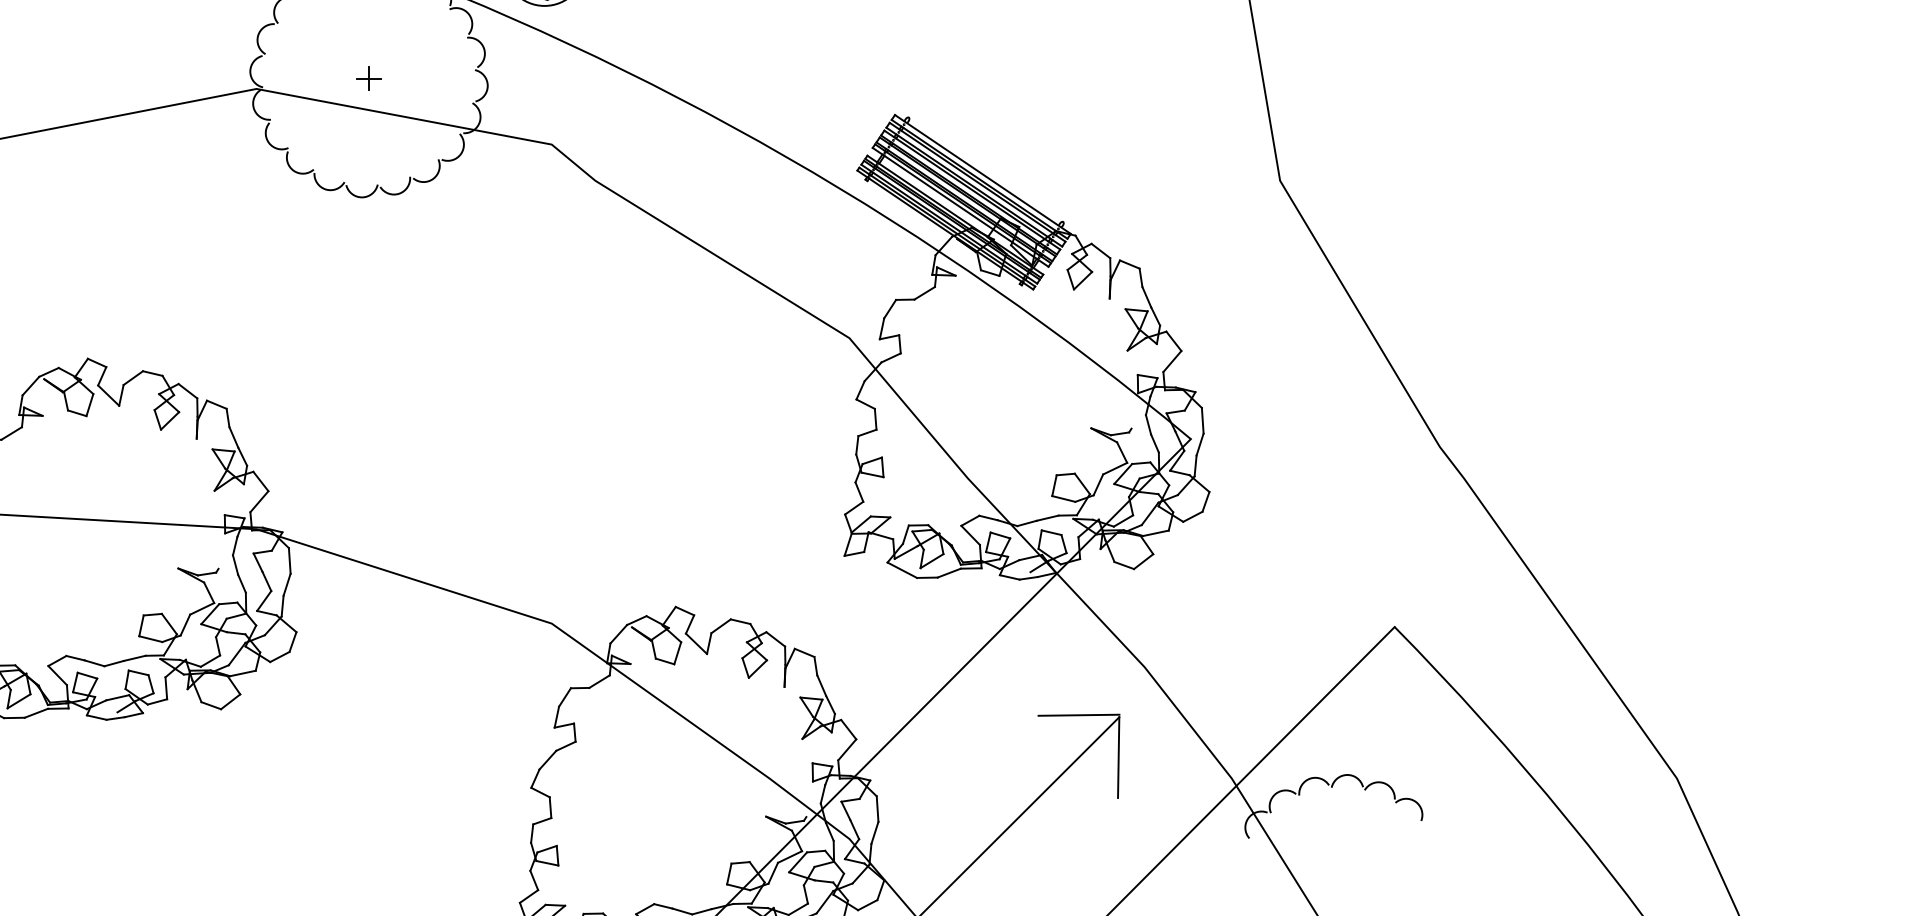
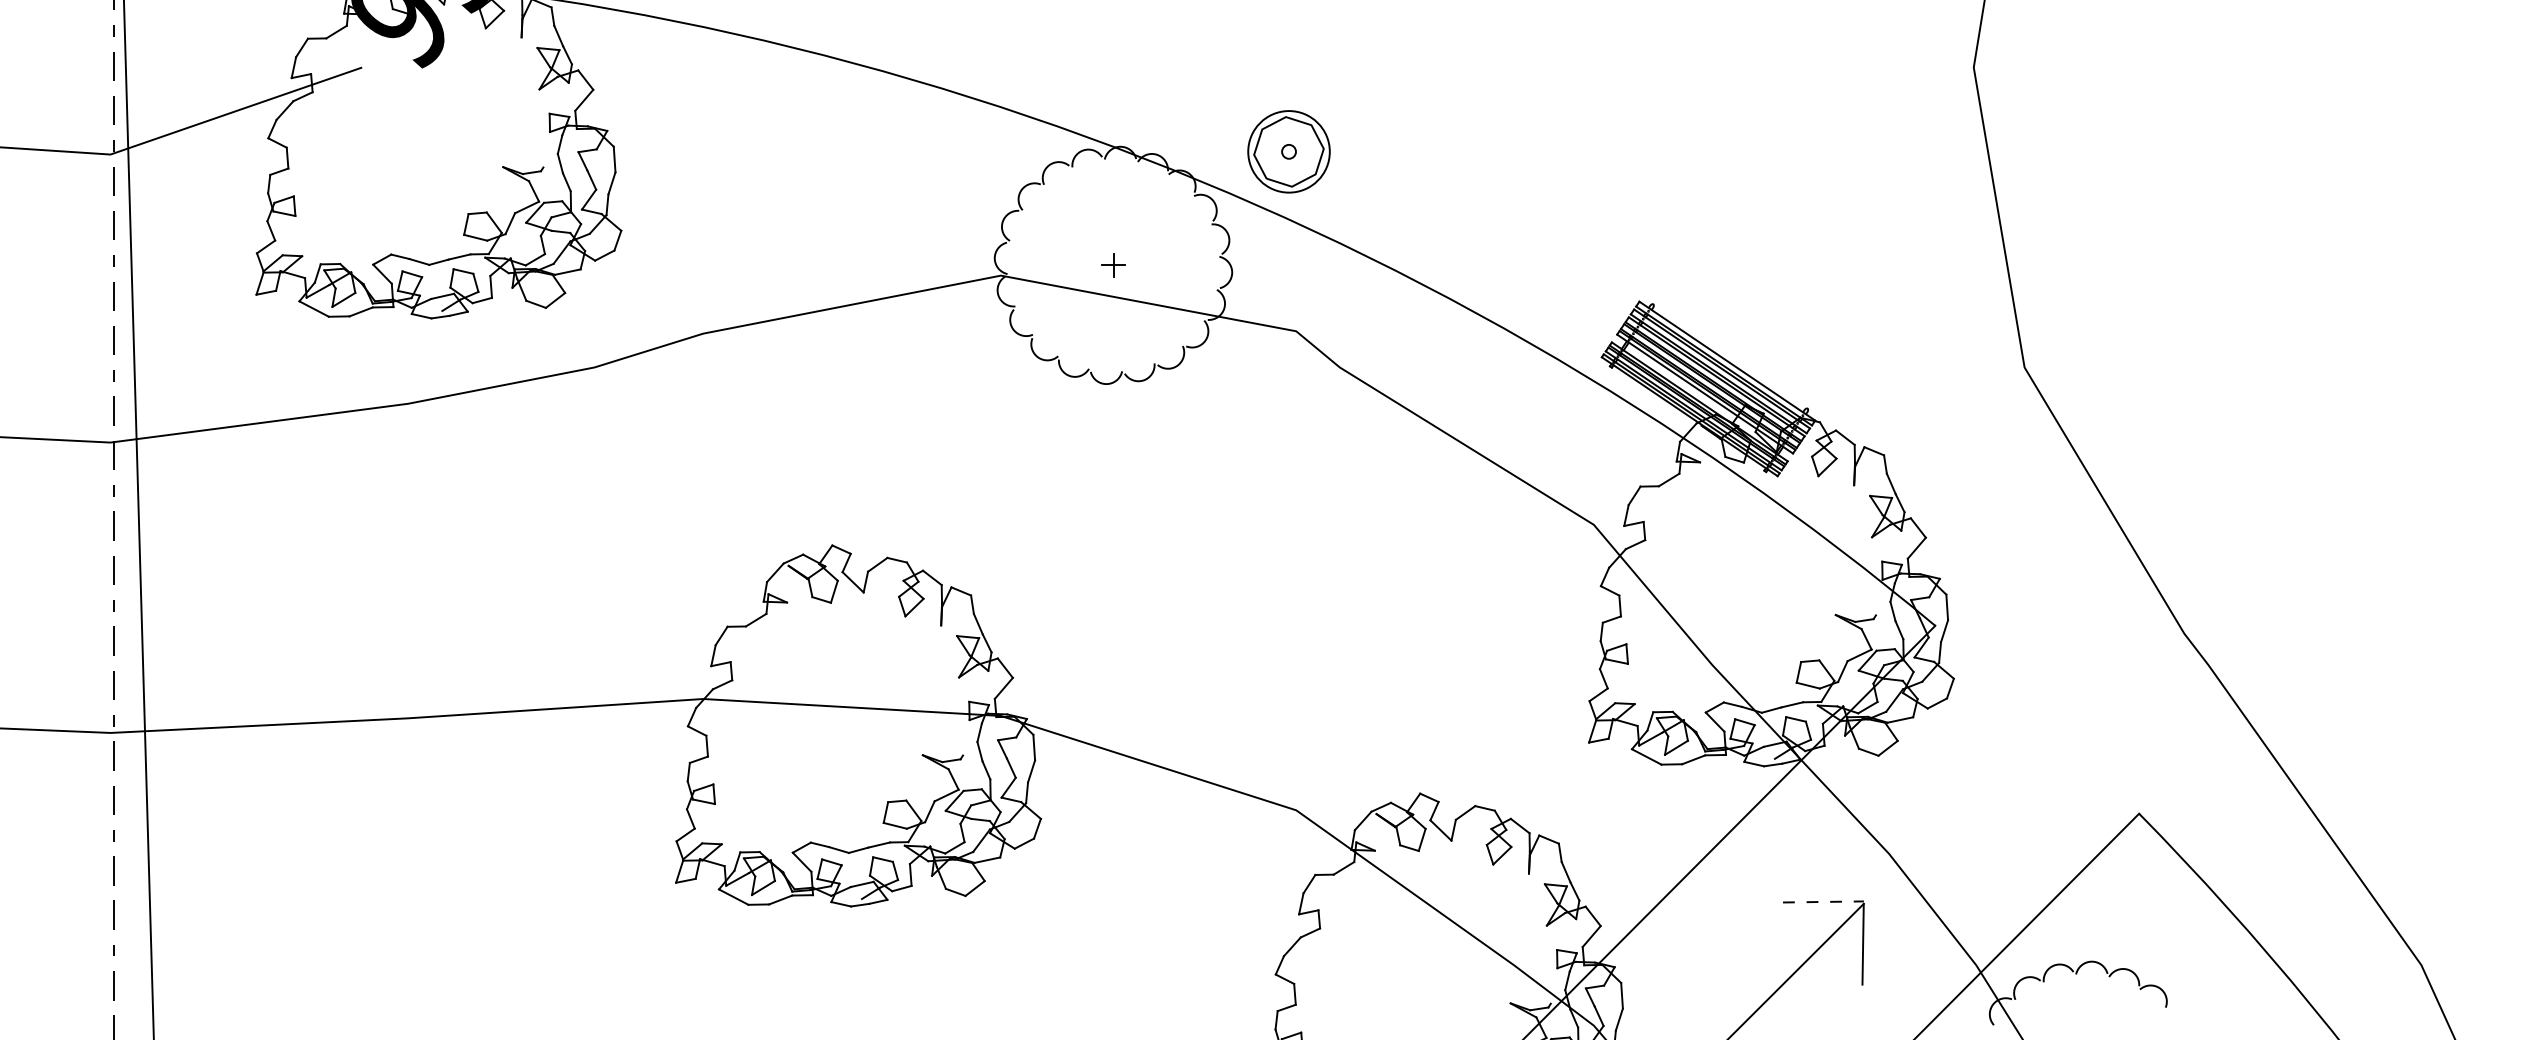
line: (1079, 714) -> (1823, 901), solid -> dashed

